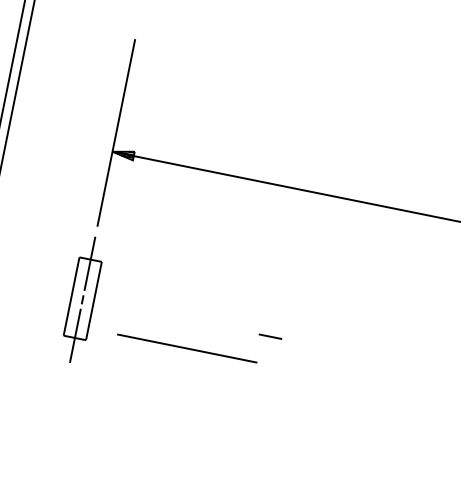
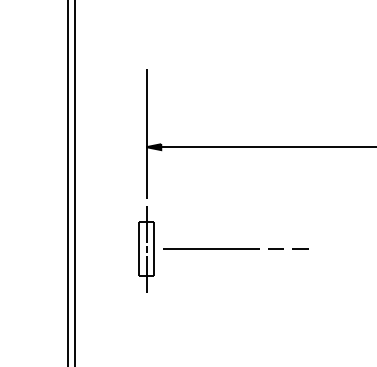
line: (305, 343) -> (300, 248), added
line: (187, 348) -> (211, 248), moved

